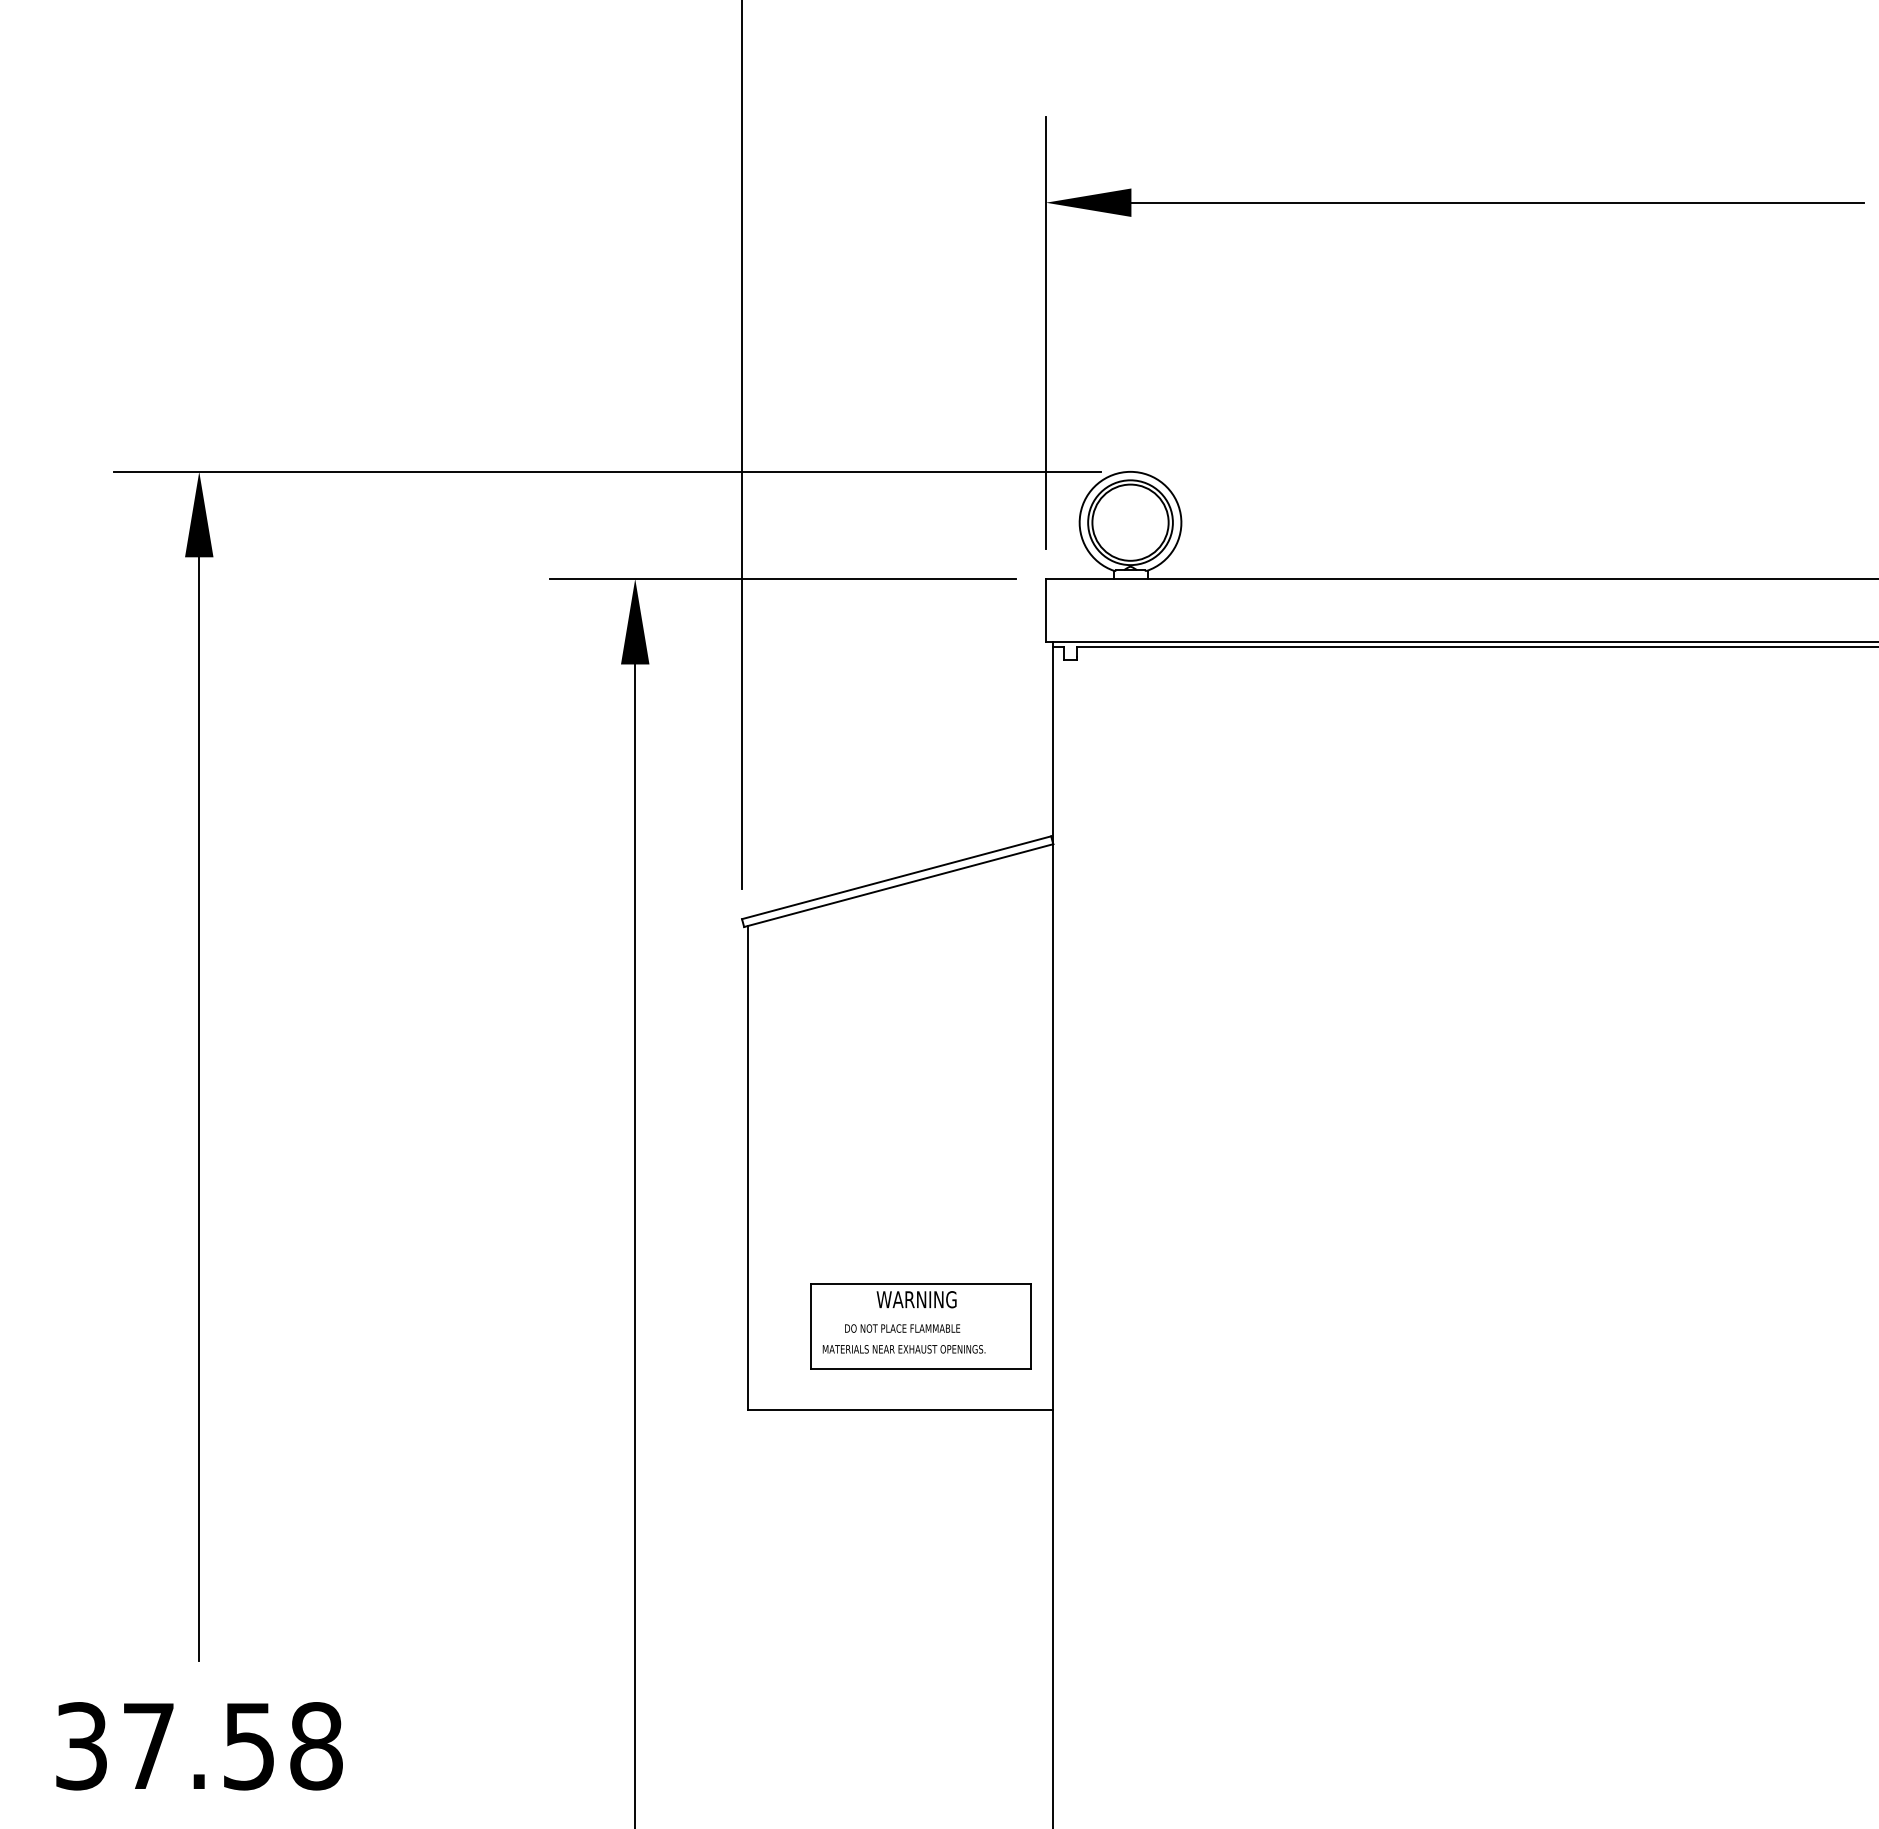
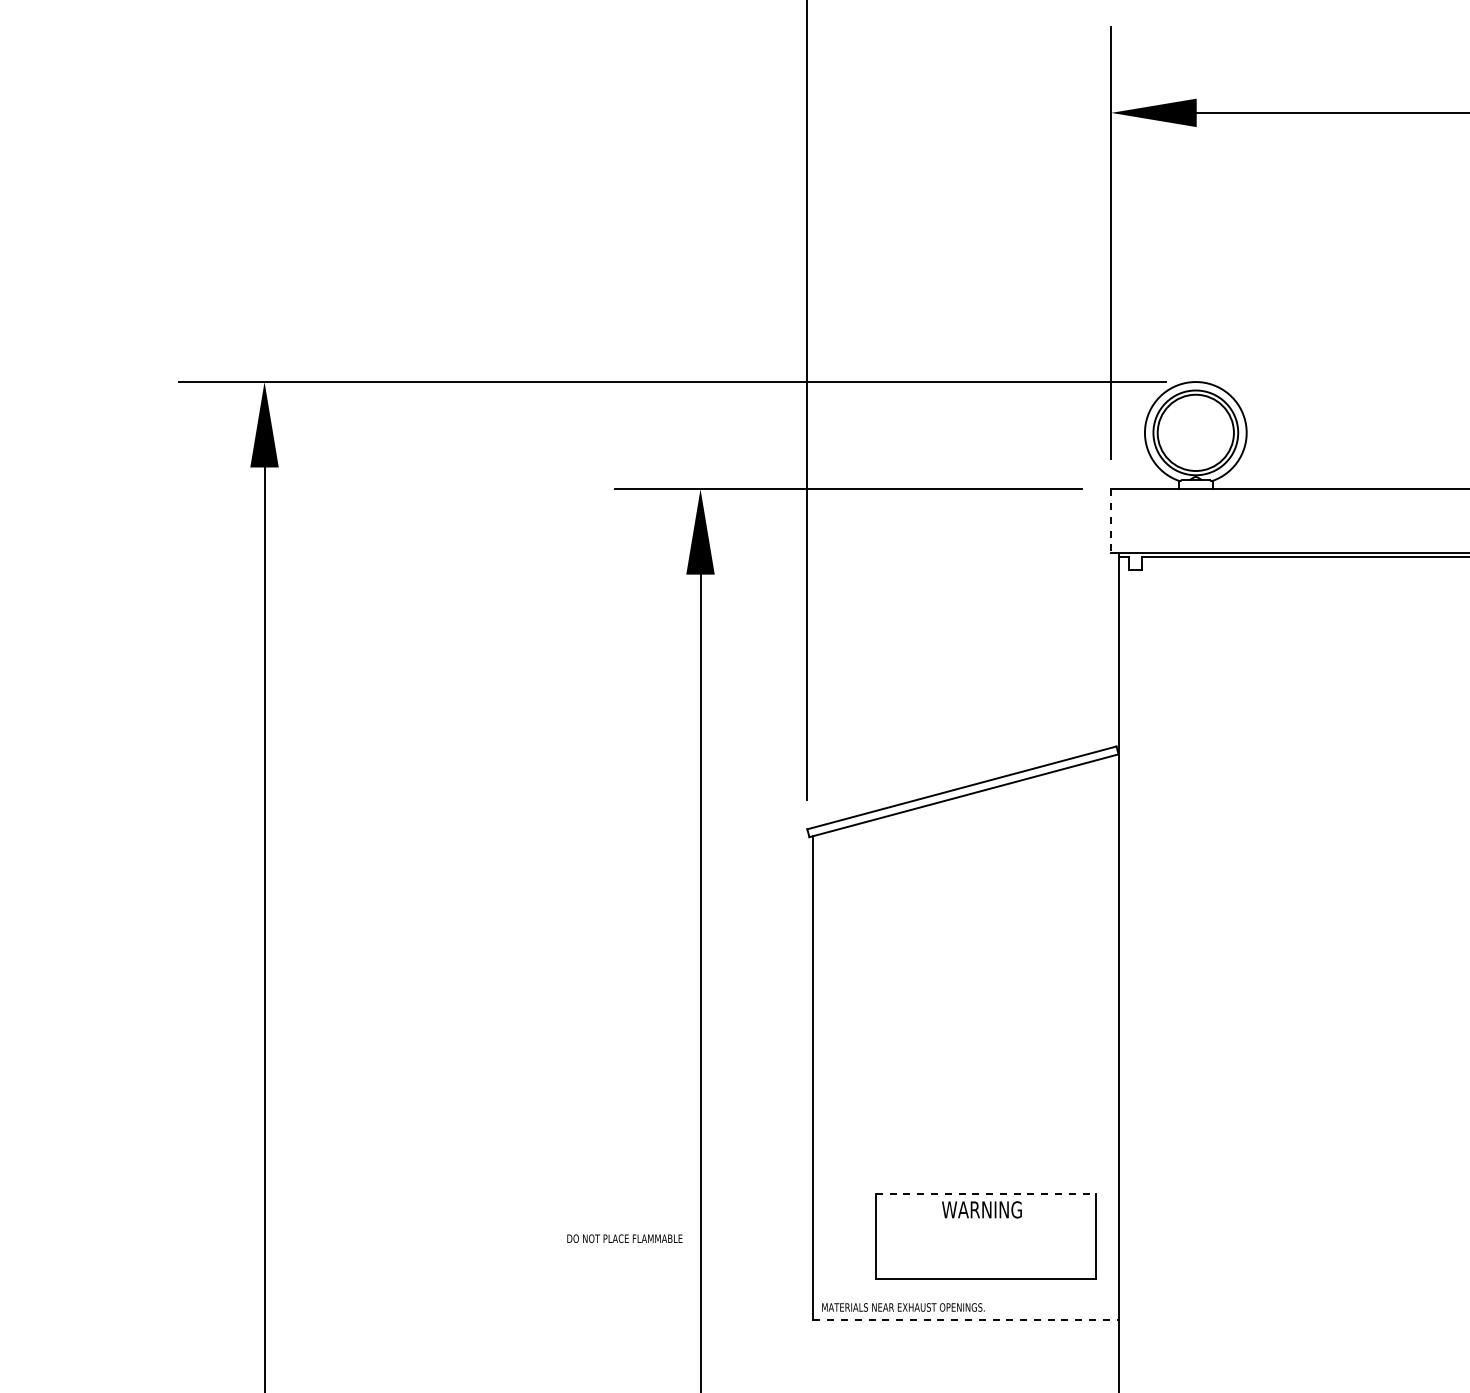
line: (1045, 610) -> (1110, 520), solid -> dashed
line: (921, 1283) -> (986, 1193), solid -> dashed
text: (902, 1328) -> (624, 1238), moved
text: (903, 1349) -> (902, 1307), moved
line: (900, 1409) -> (965, 1319), solid -> dashed

